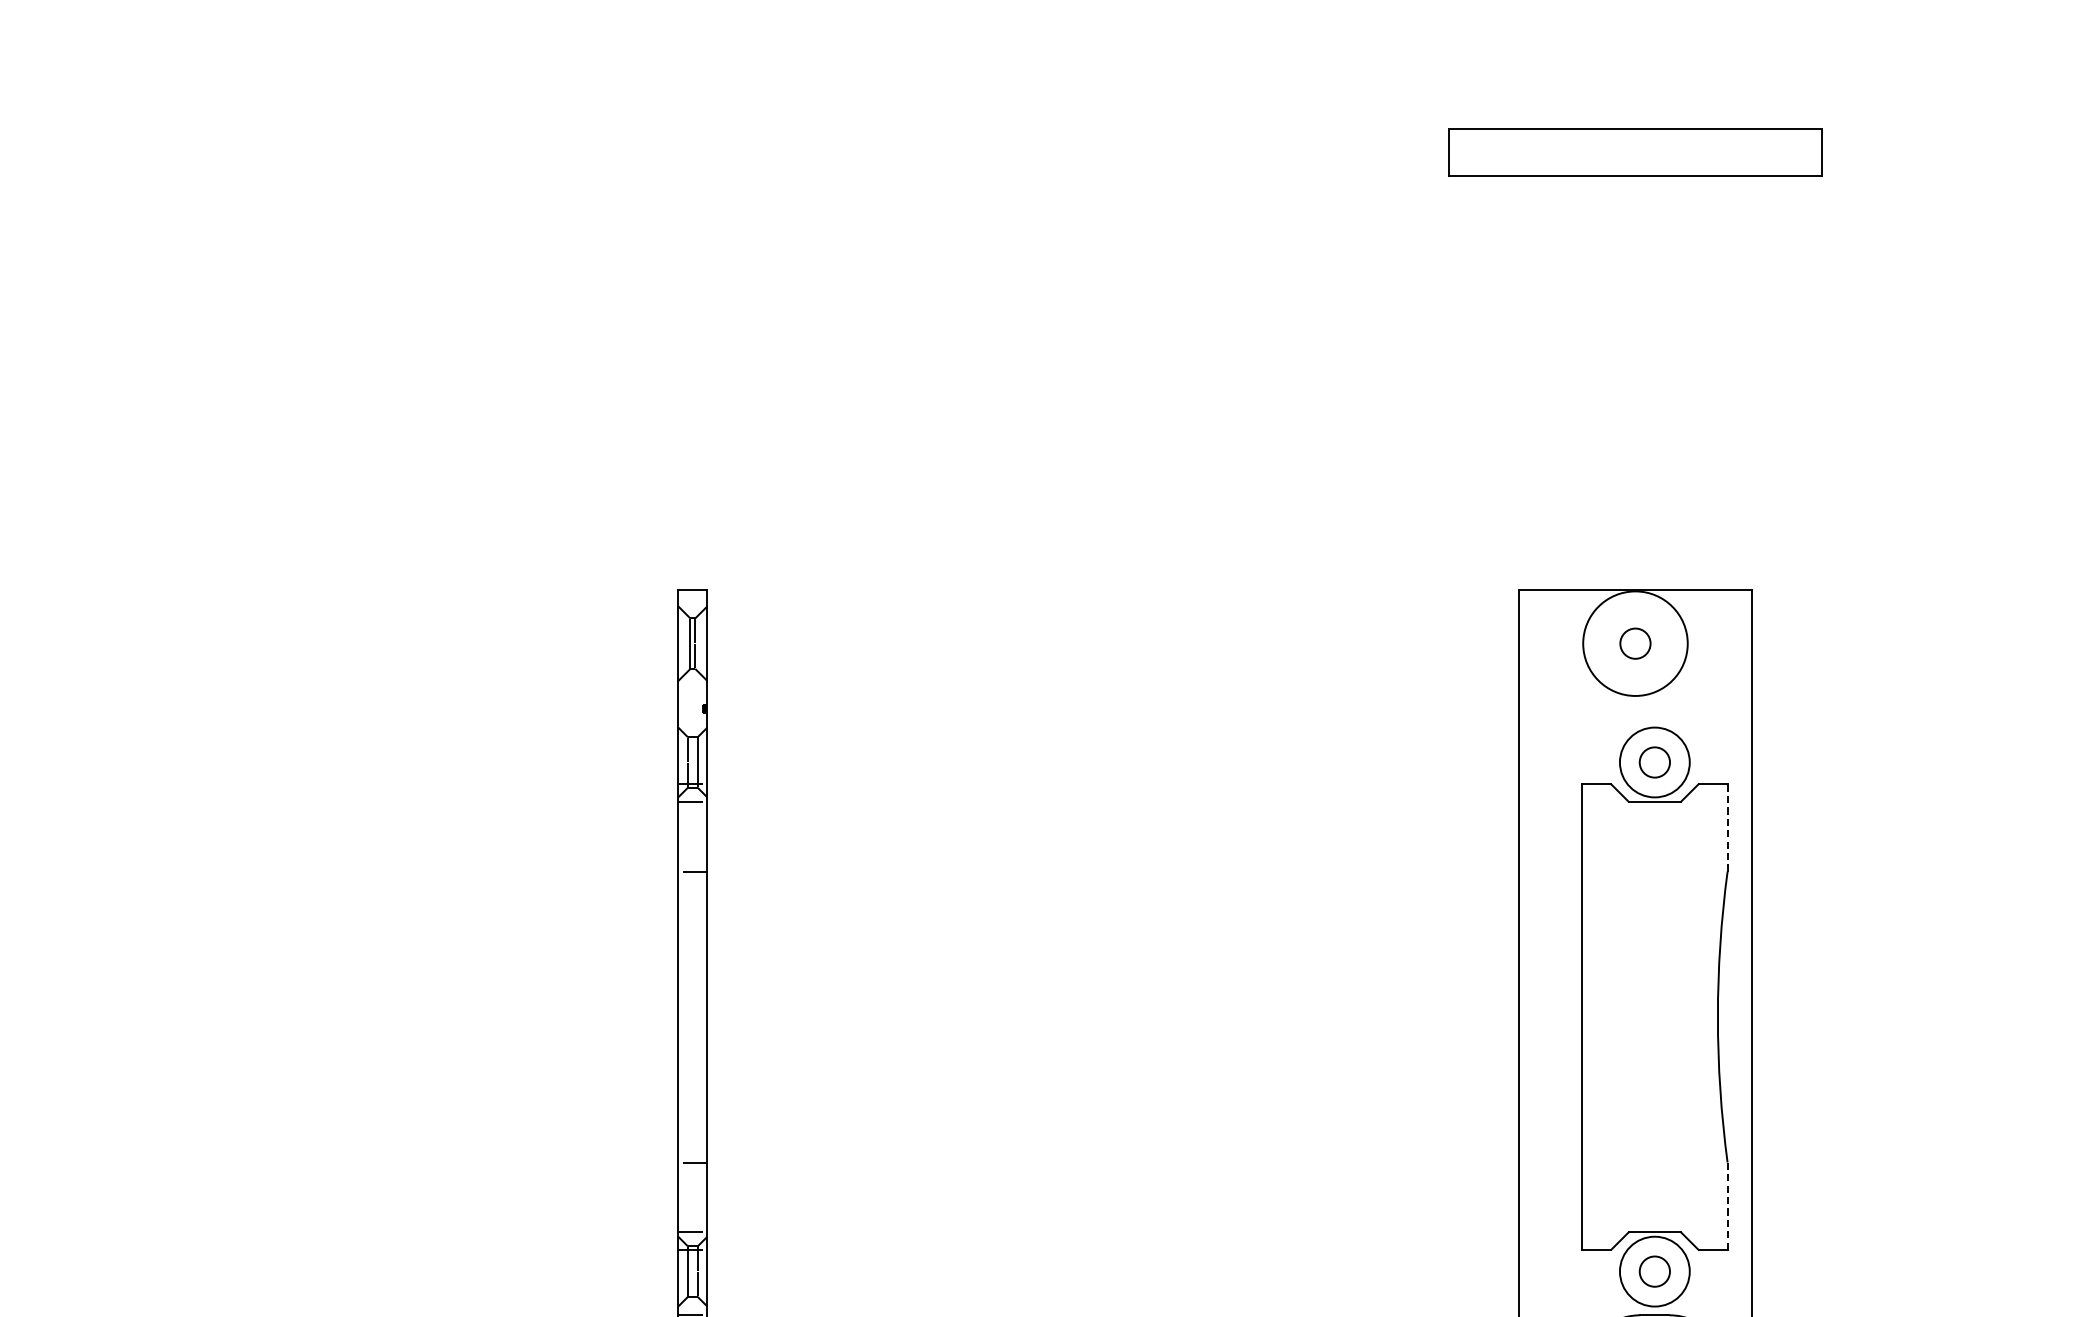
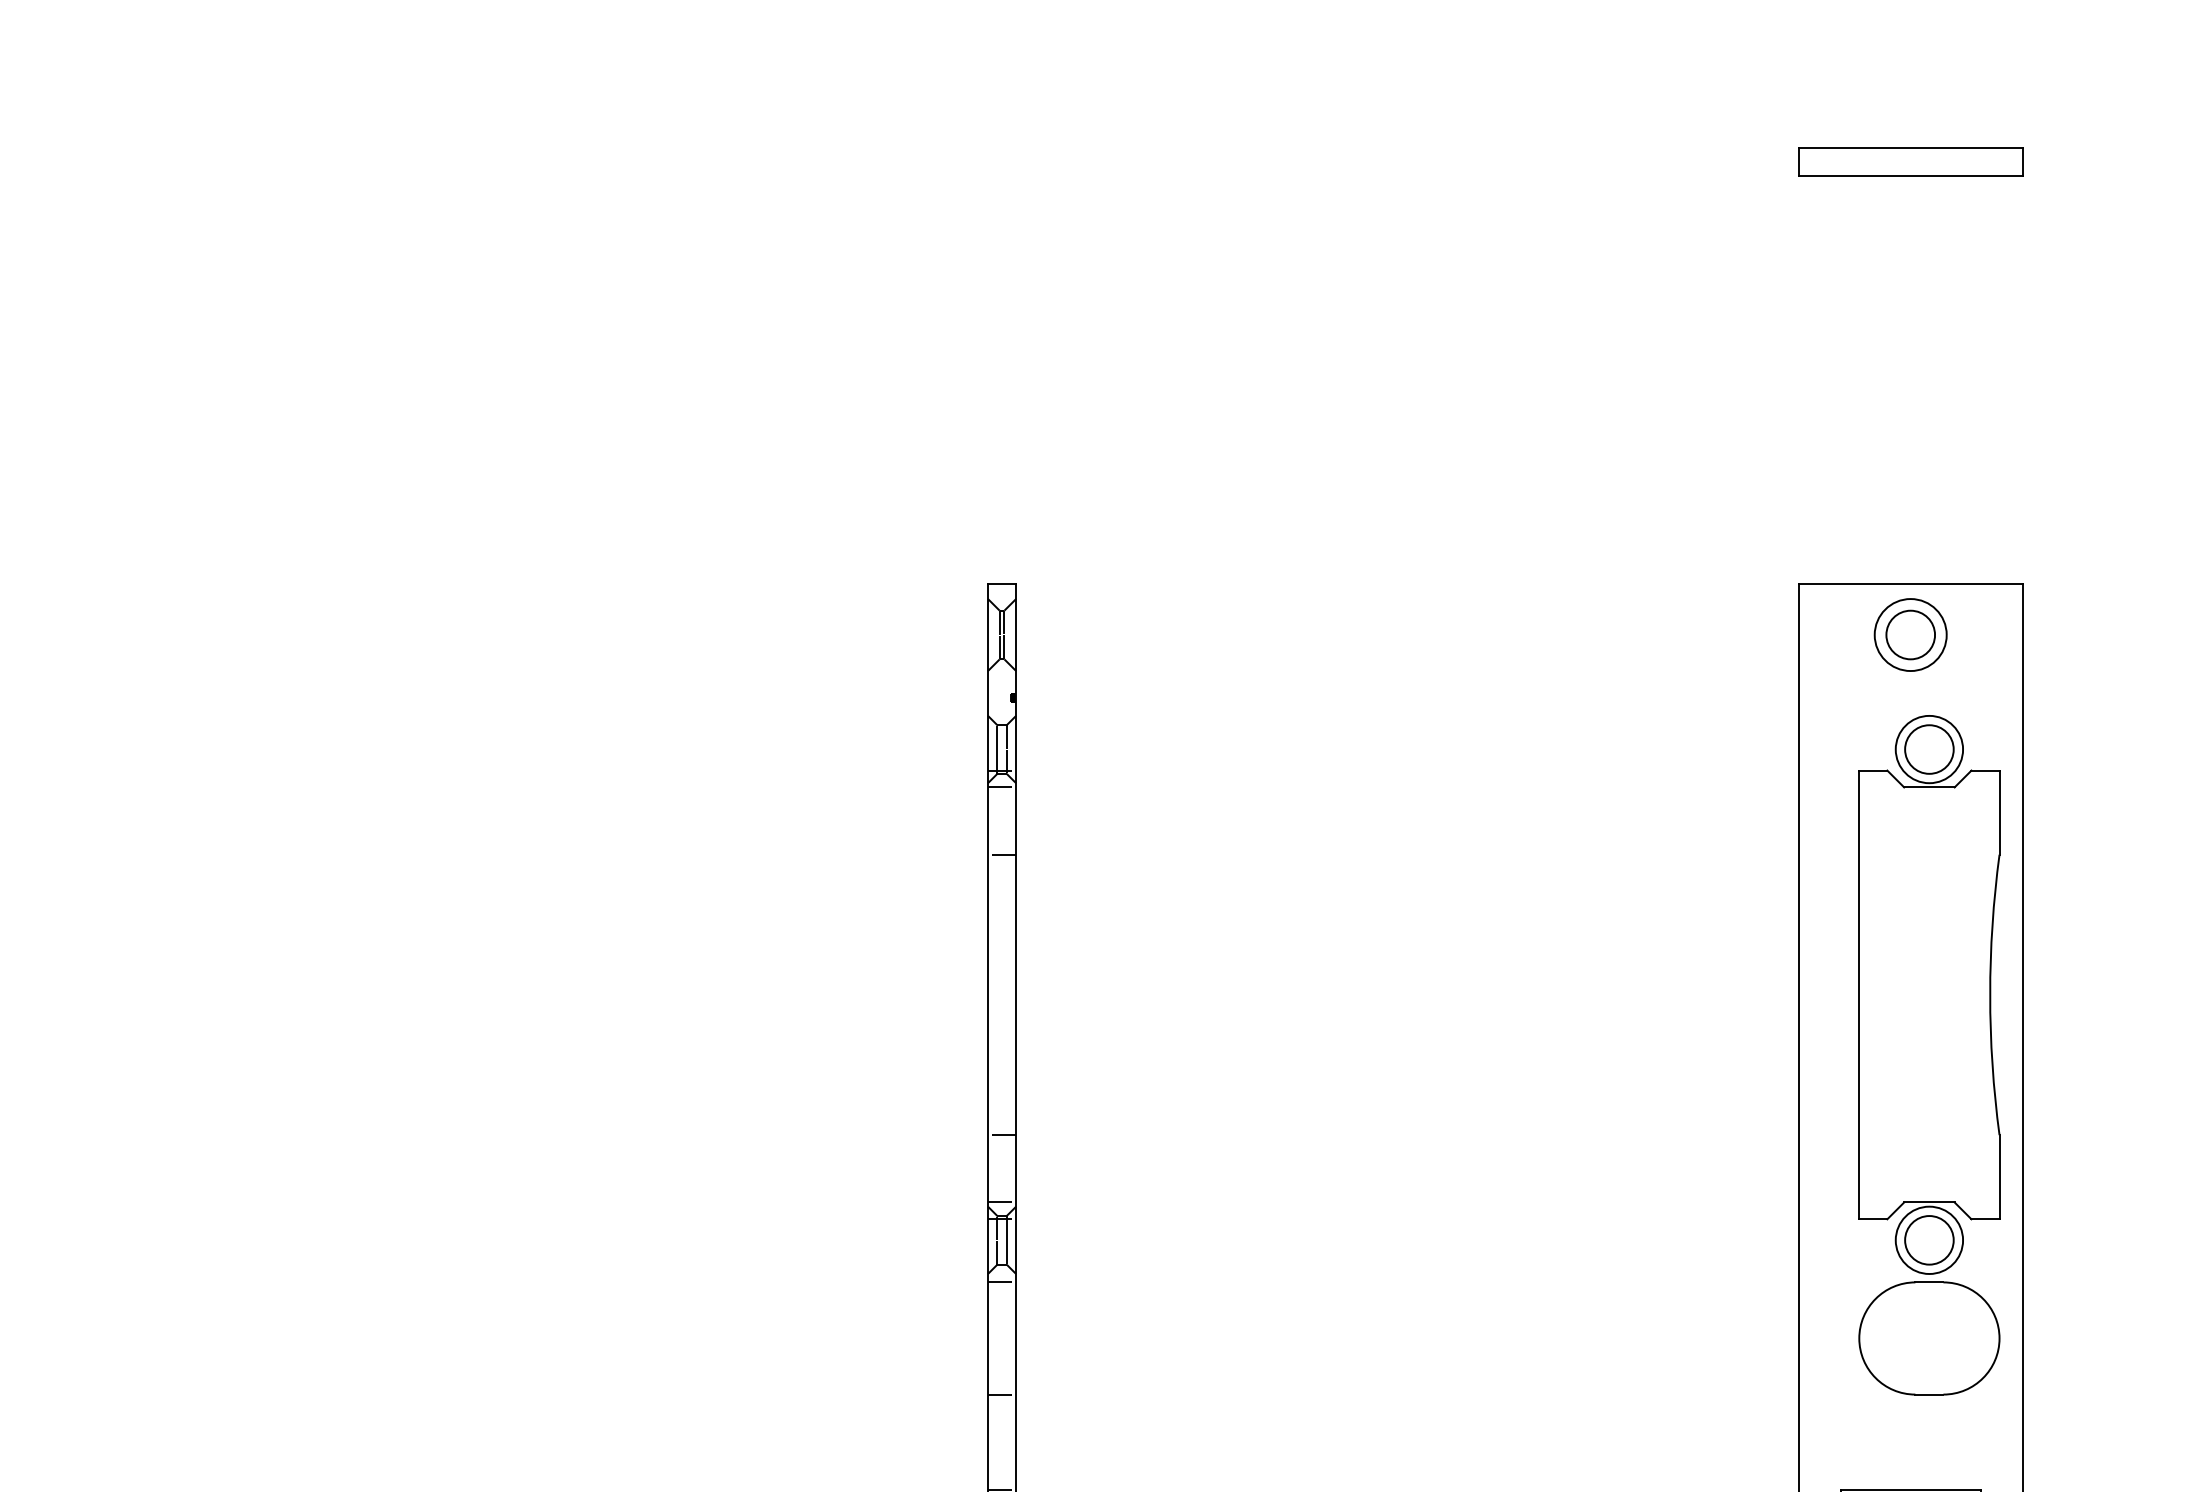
part: (1635, 152) -> (1910, 161), size x0.62
circle: (1635, 643) -> (1910, 634), size x1.67
circle: (1635, 644) -> (1910, 635), size x0.71
circle: (1654, 762) -> (1929, 749), size x1.67
line: (1727, 827) -> (1999, 812), dashed -> solid
line: (1727, 1205) -> (1999, 1176), dashed -> solid
circle: (1654, 1271) -> (1929, 1240), size x1.67

